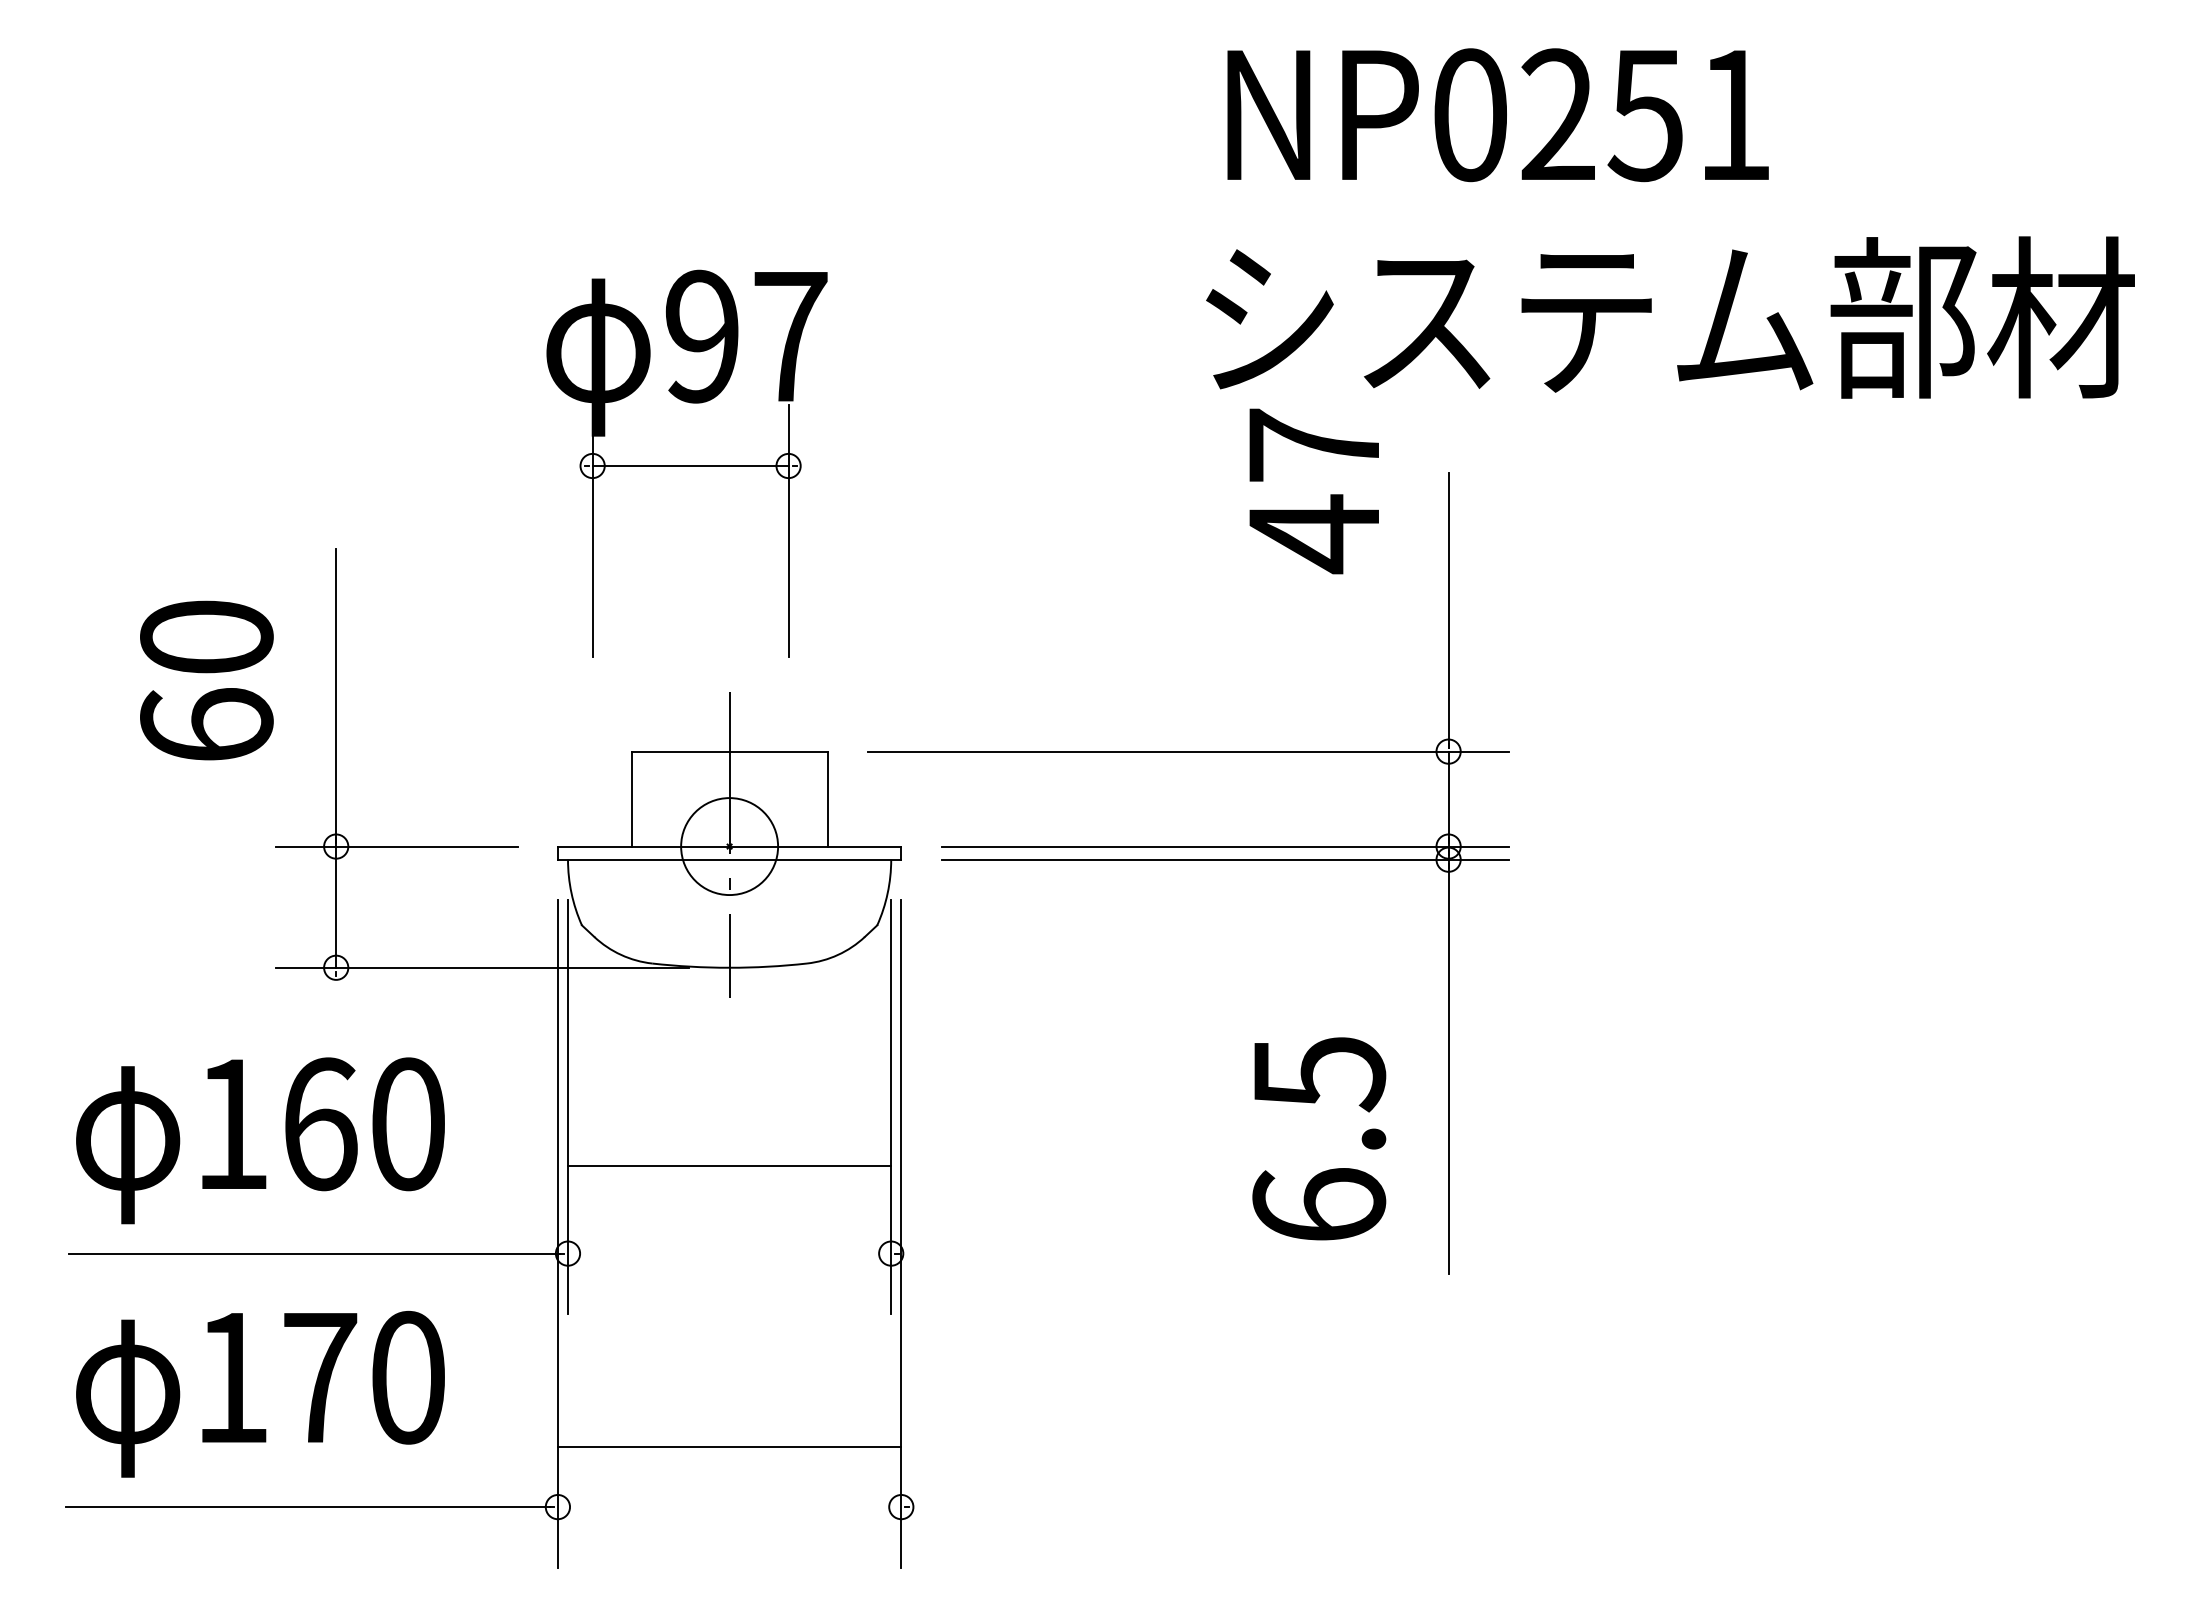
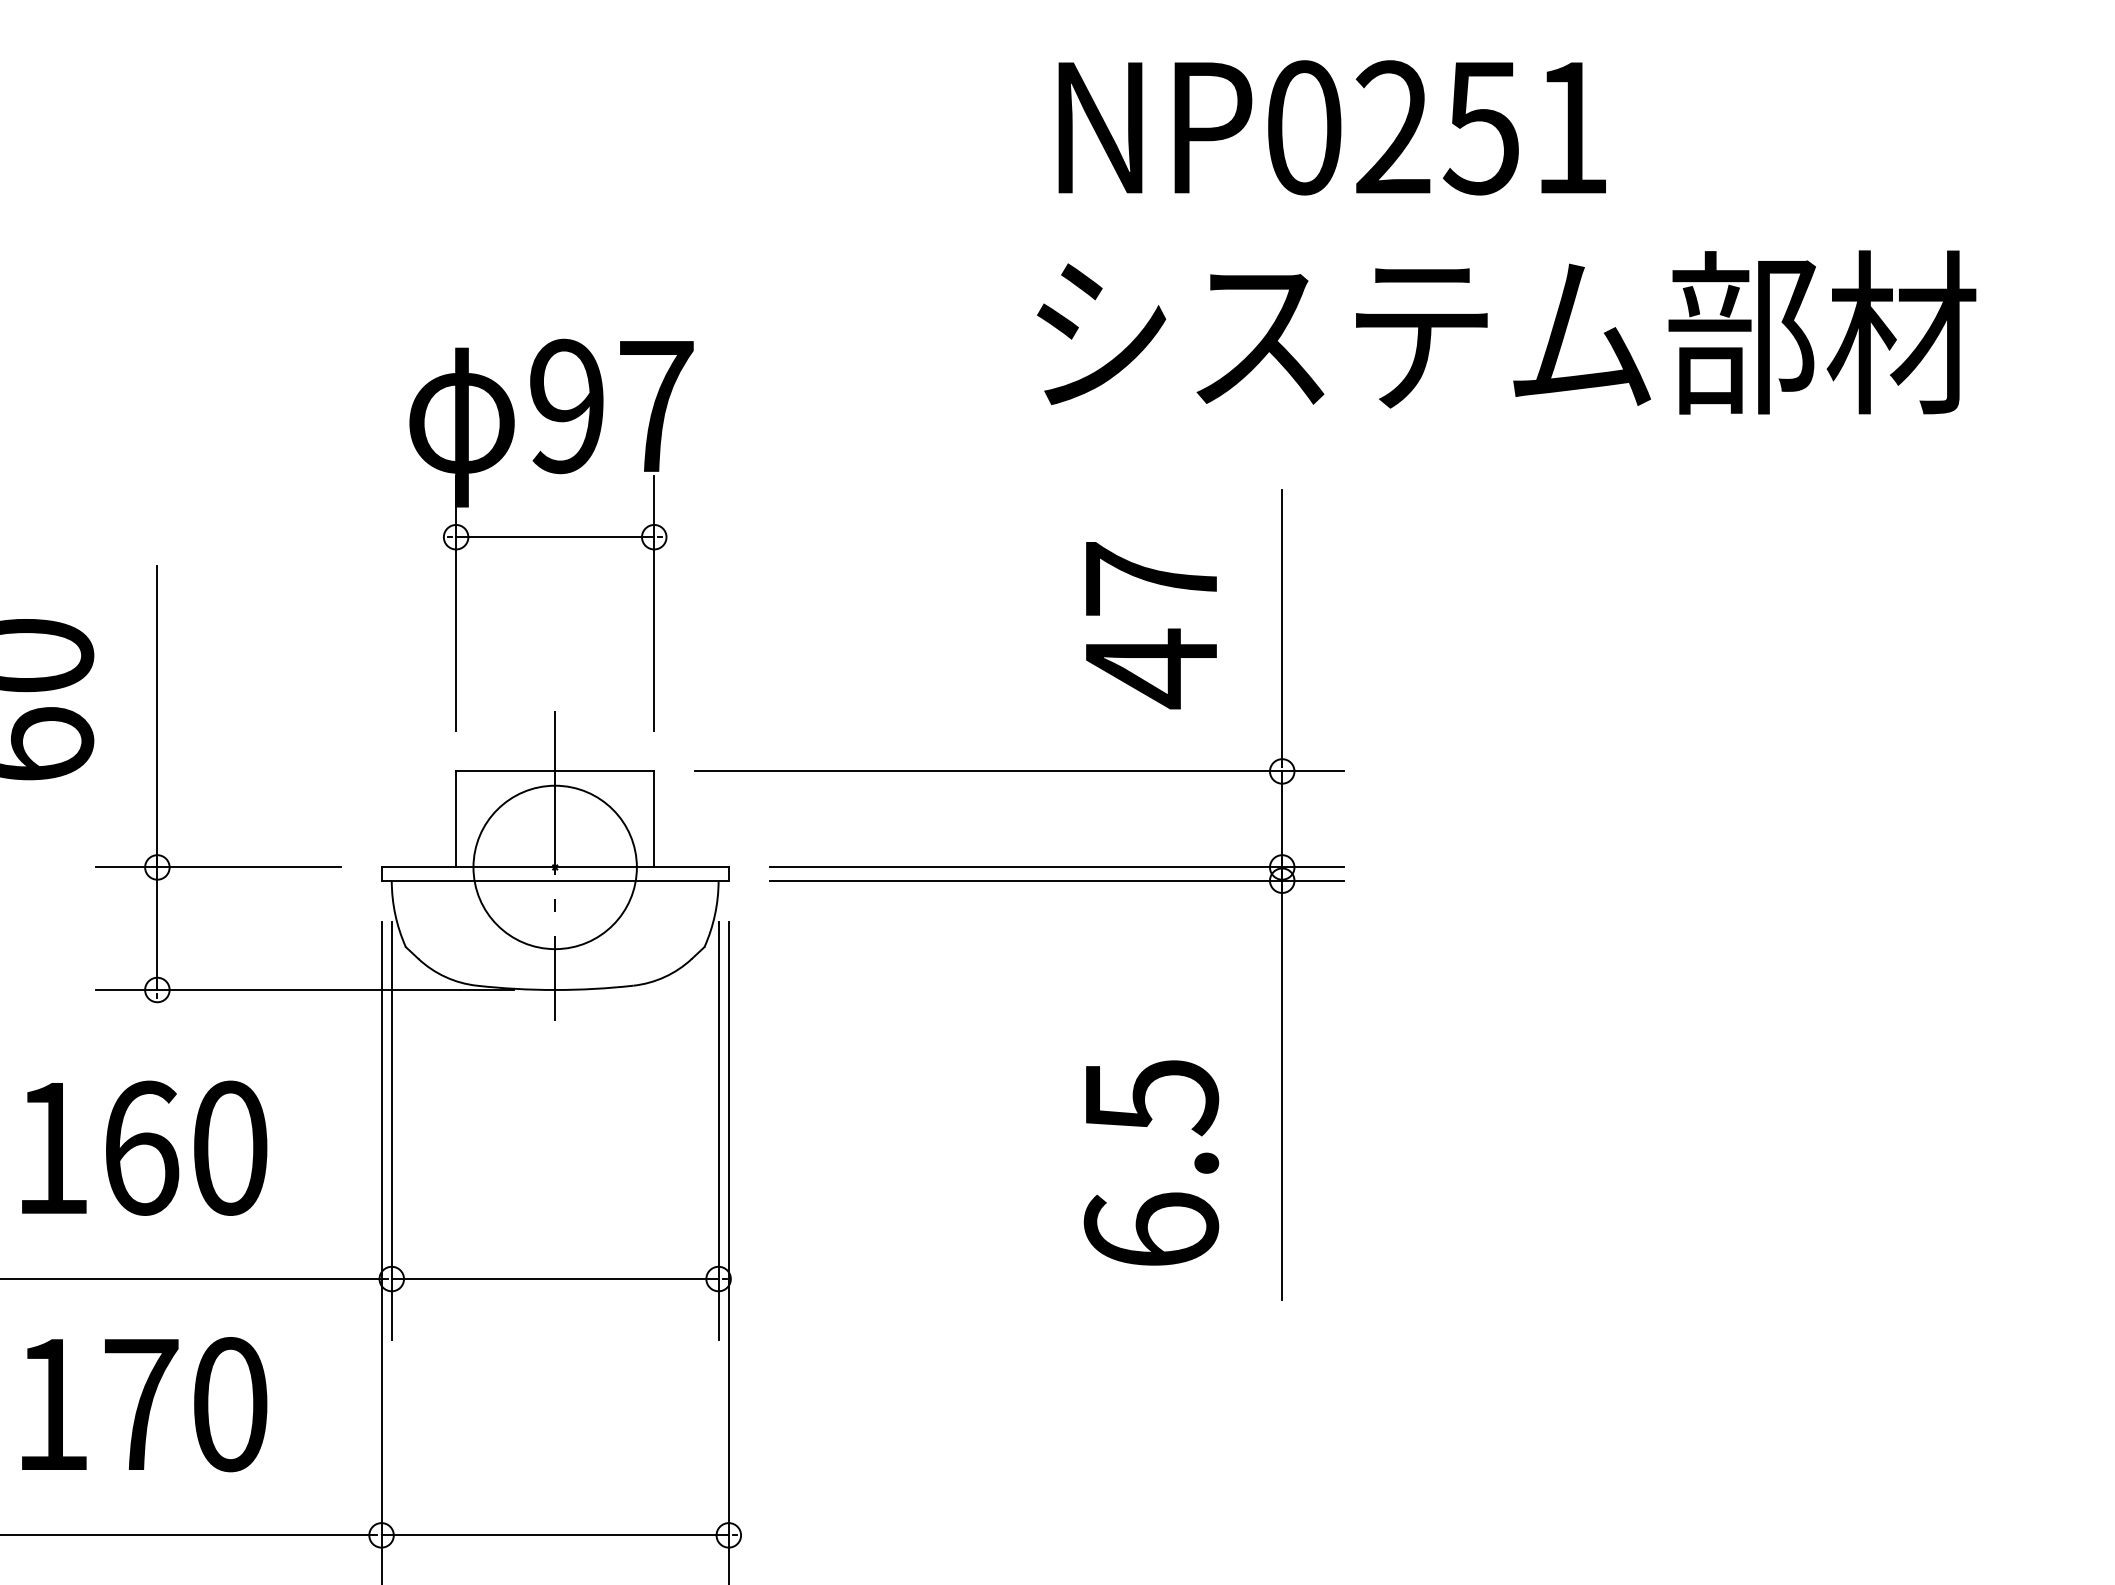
part: (686, 463) -> (551, 534), moved
text: (1313, 491) -> (1150, 625), moved
circle: (729, 846) -> (555, 867), size x1.67
line: (729, 1165) -> (555, 1278), moved
line: (729, 1447) -> (555, 1535), moved

